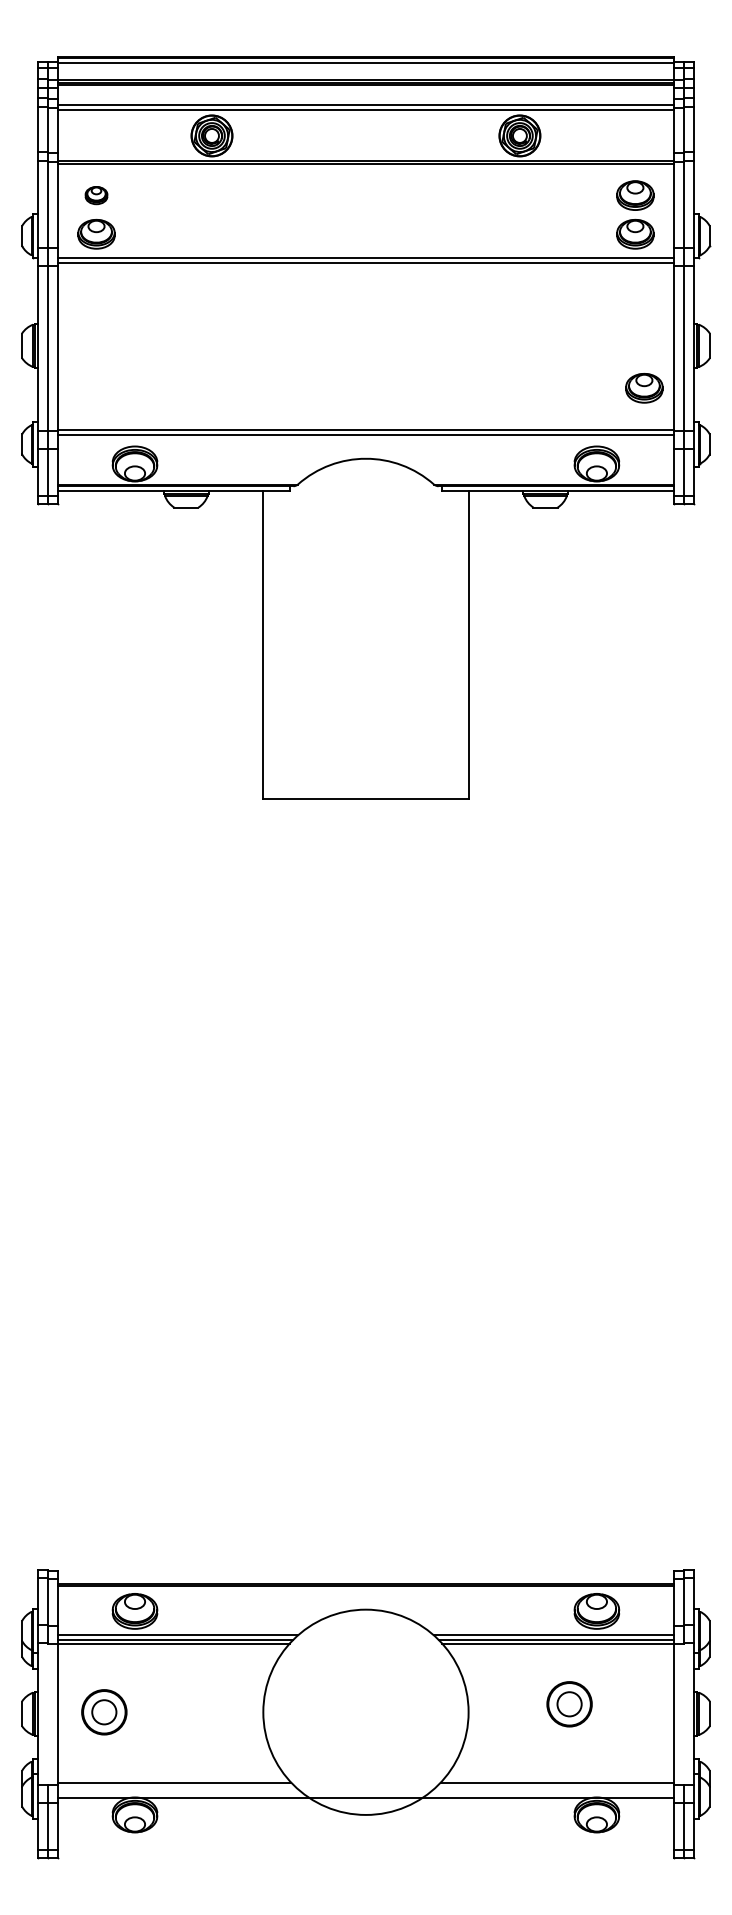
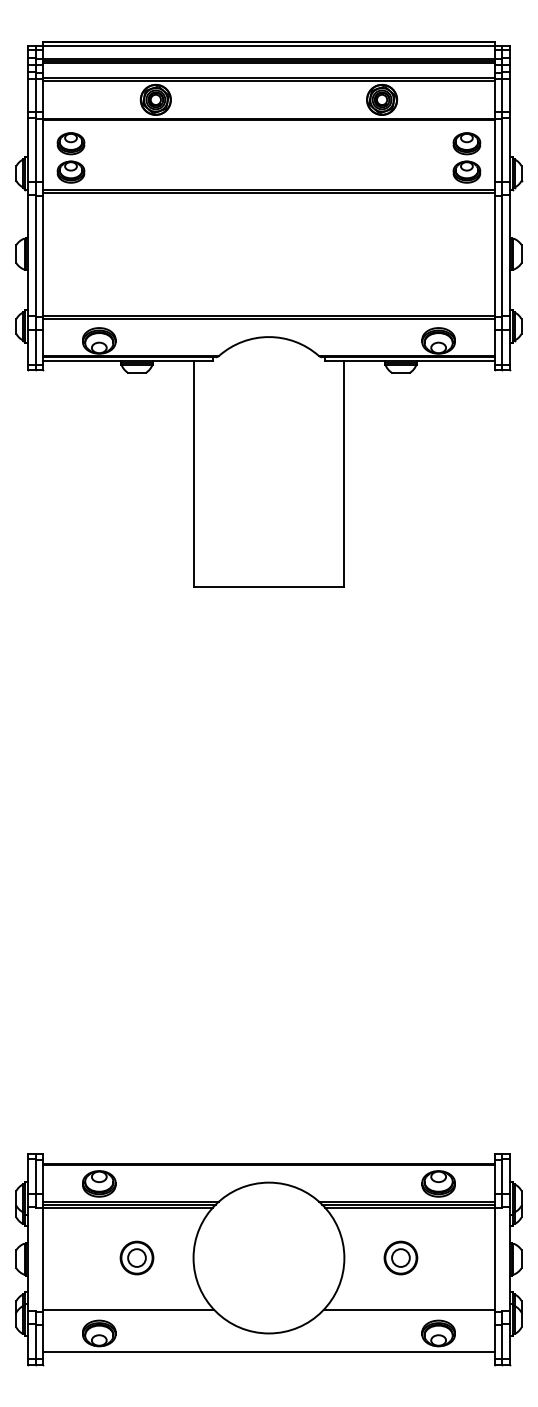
part: (96, 195) -> (70, 143), size x1.67
part: (644, 388) -> (473, 285), removed
part: (569, 1704) -> (400, 1258), moved
part: (104, 1712) -> (137, 1258), moved
line: (365, 1797) -> (268, 1352), moved

